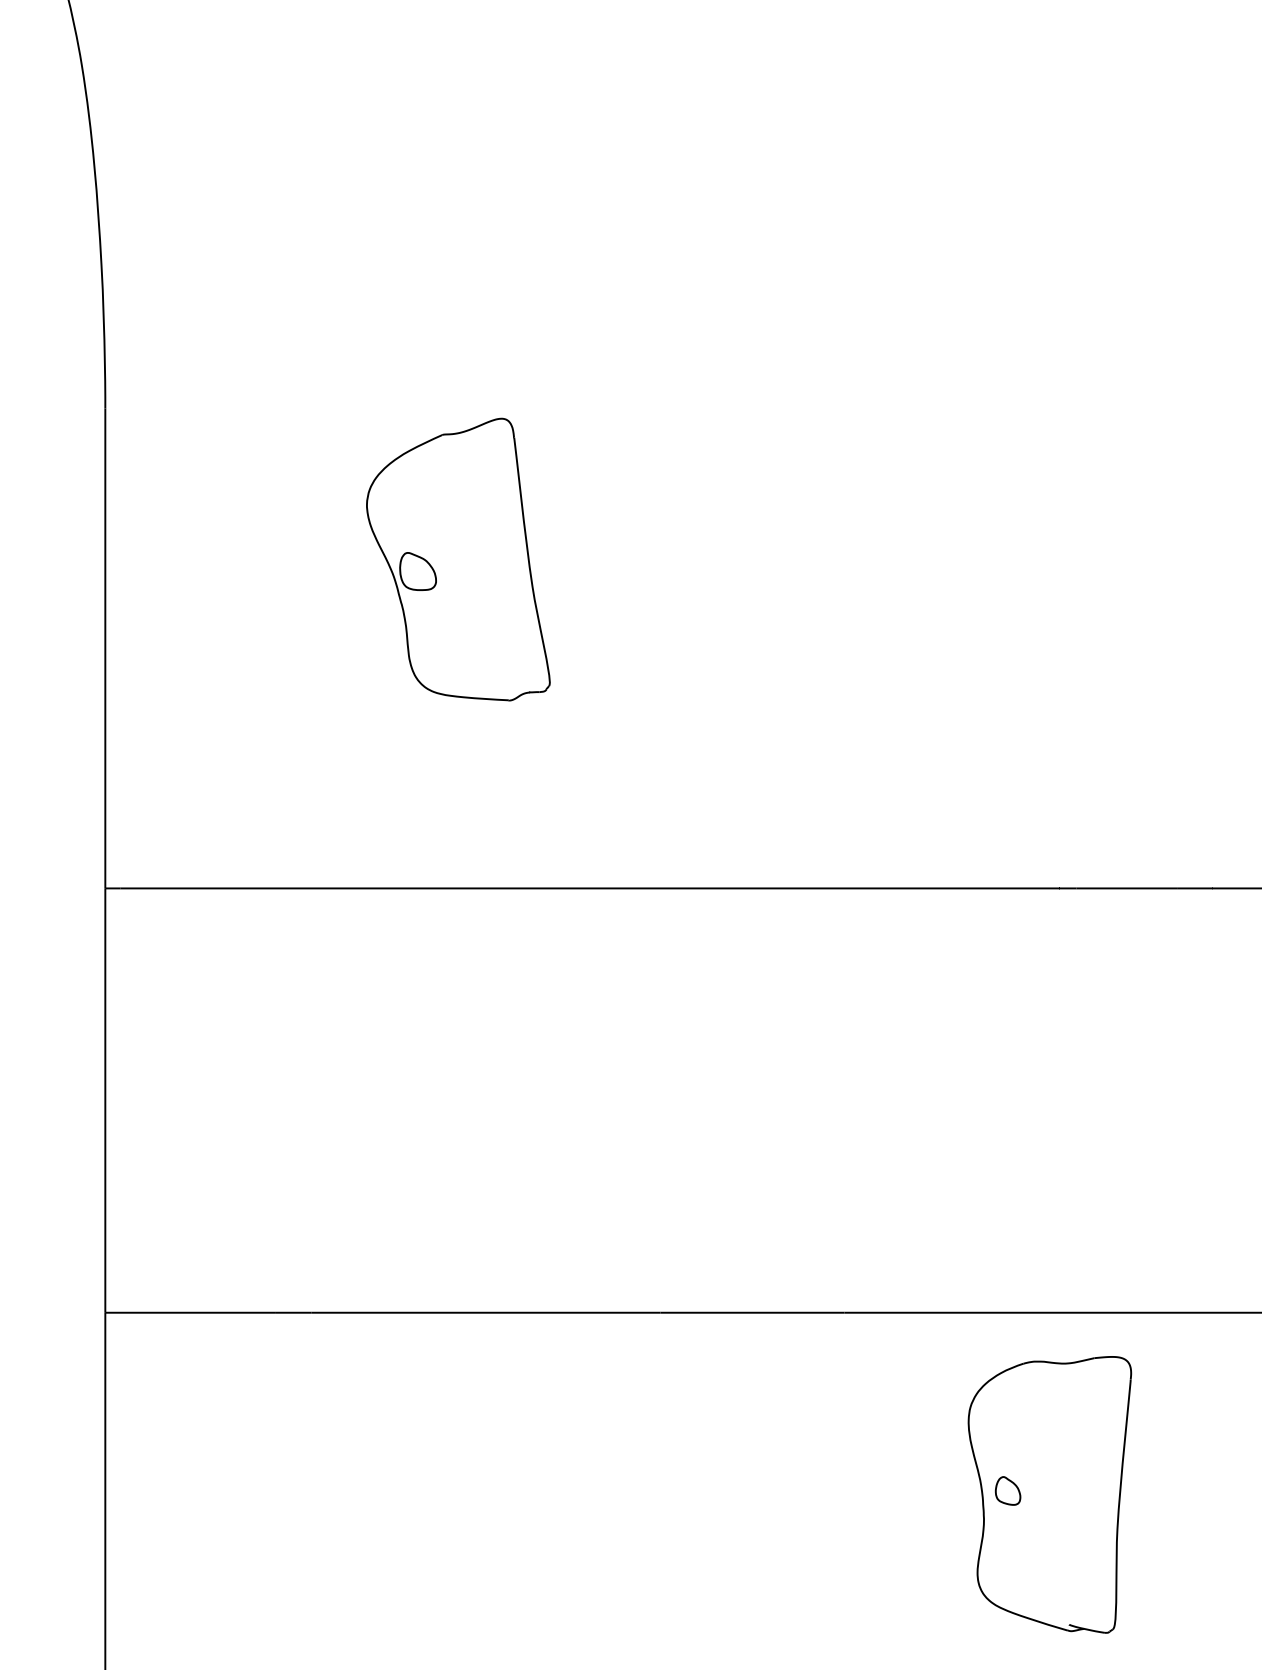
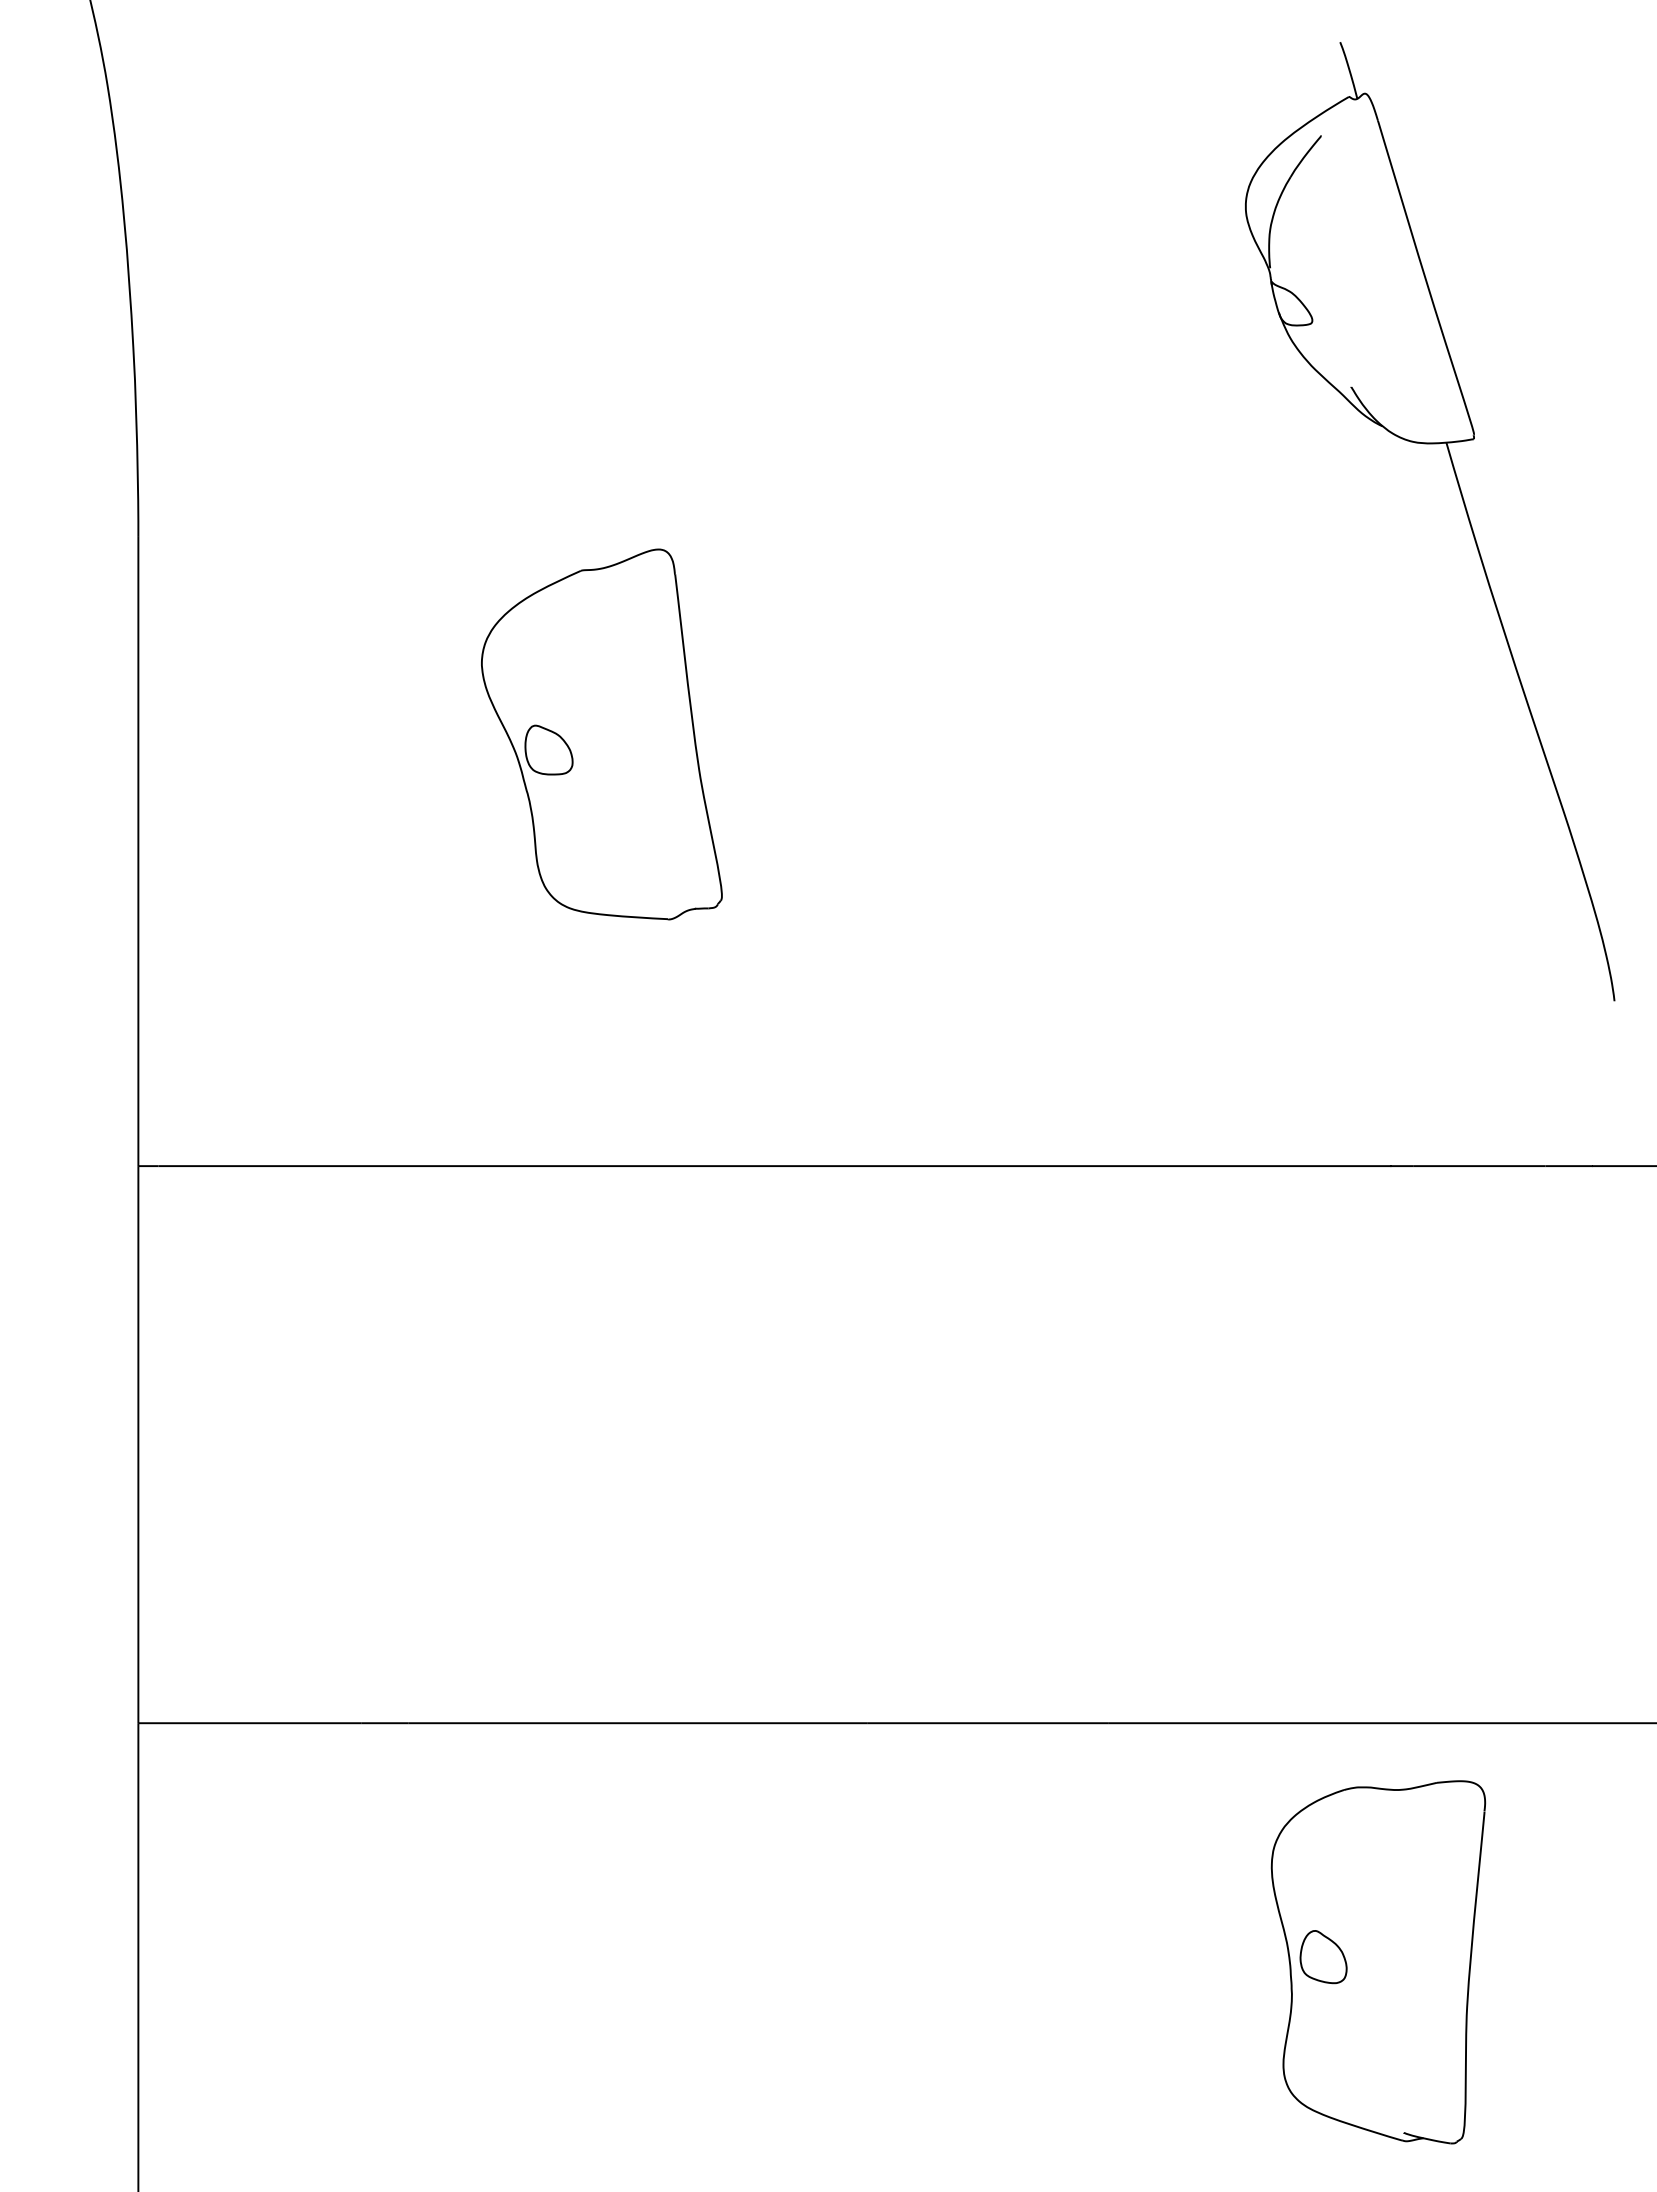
part: (1115, 387) -> (1464, 508), added
part: (1008, 1491) -> (1323, 1957), size x1.43

